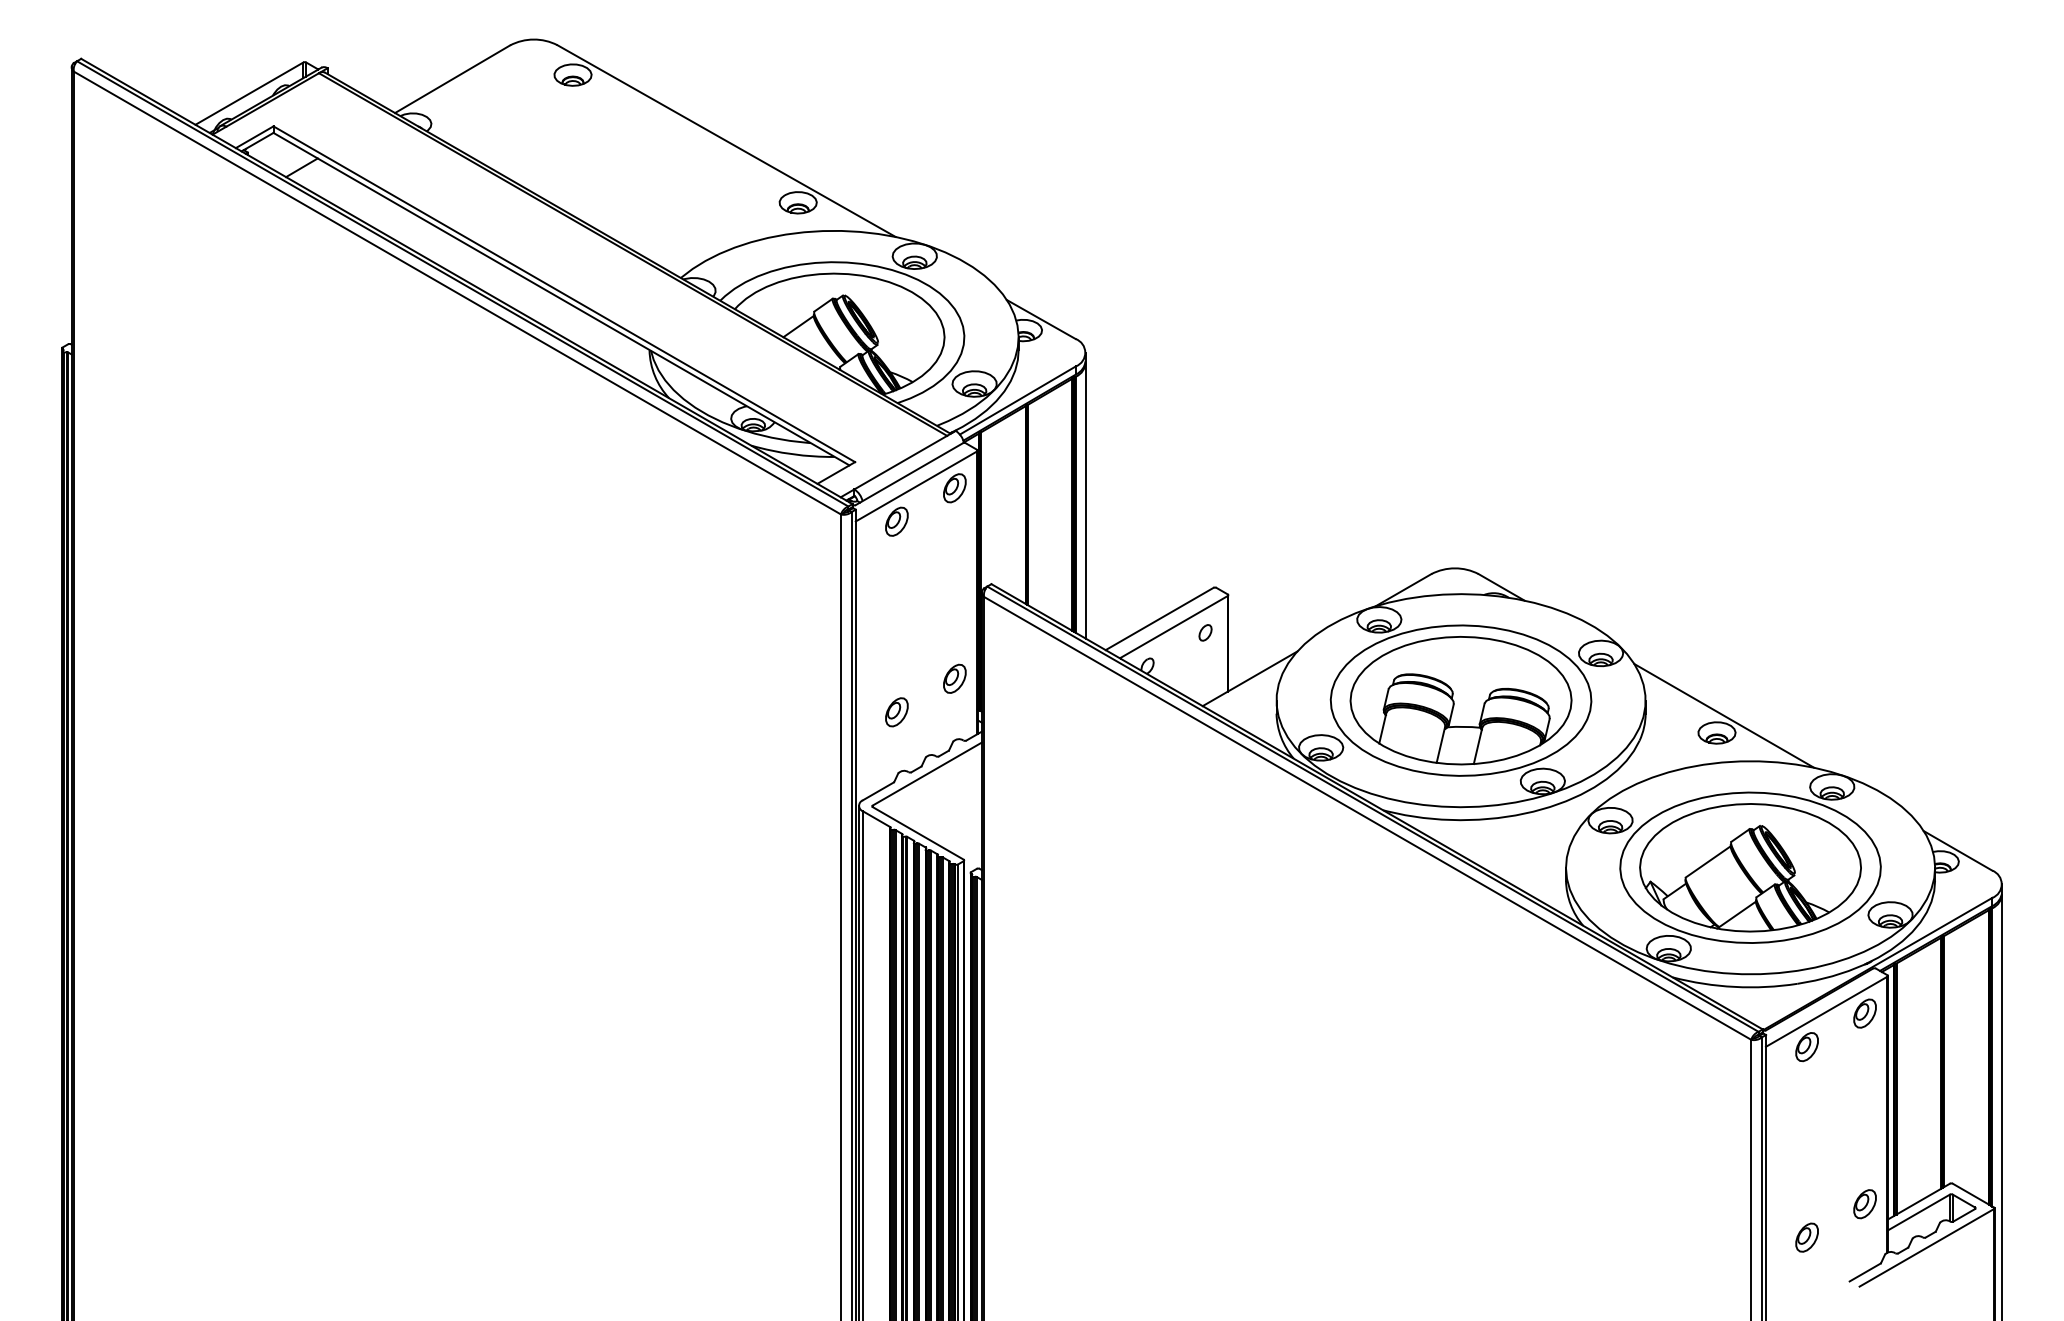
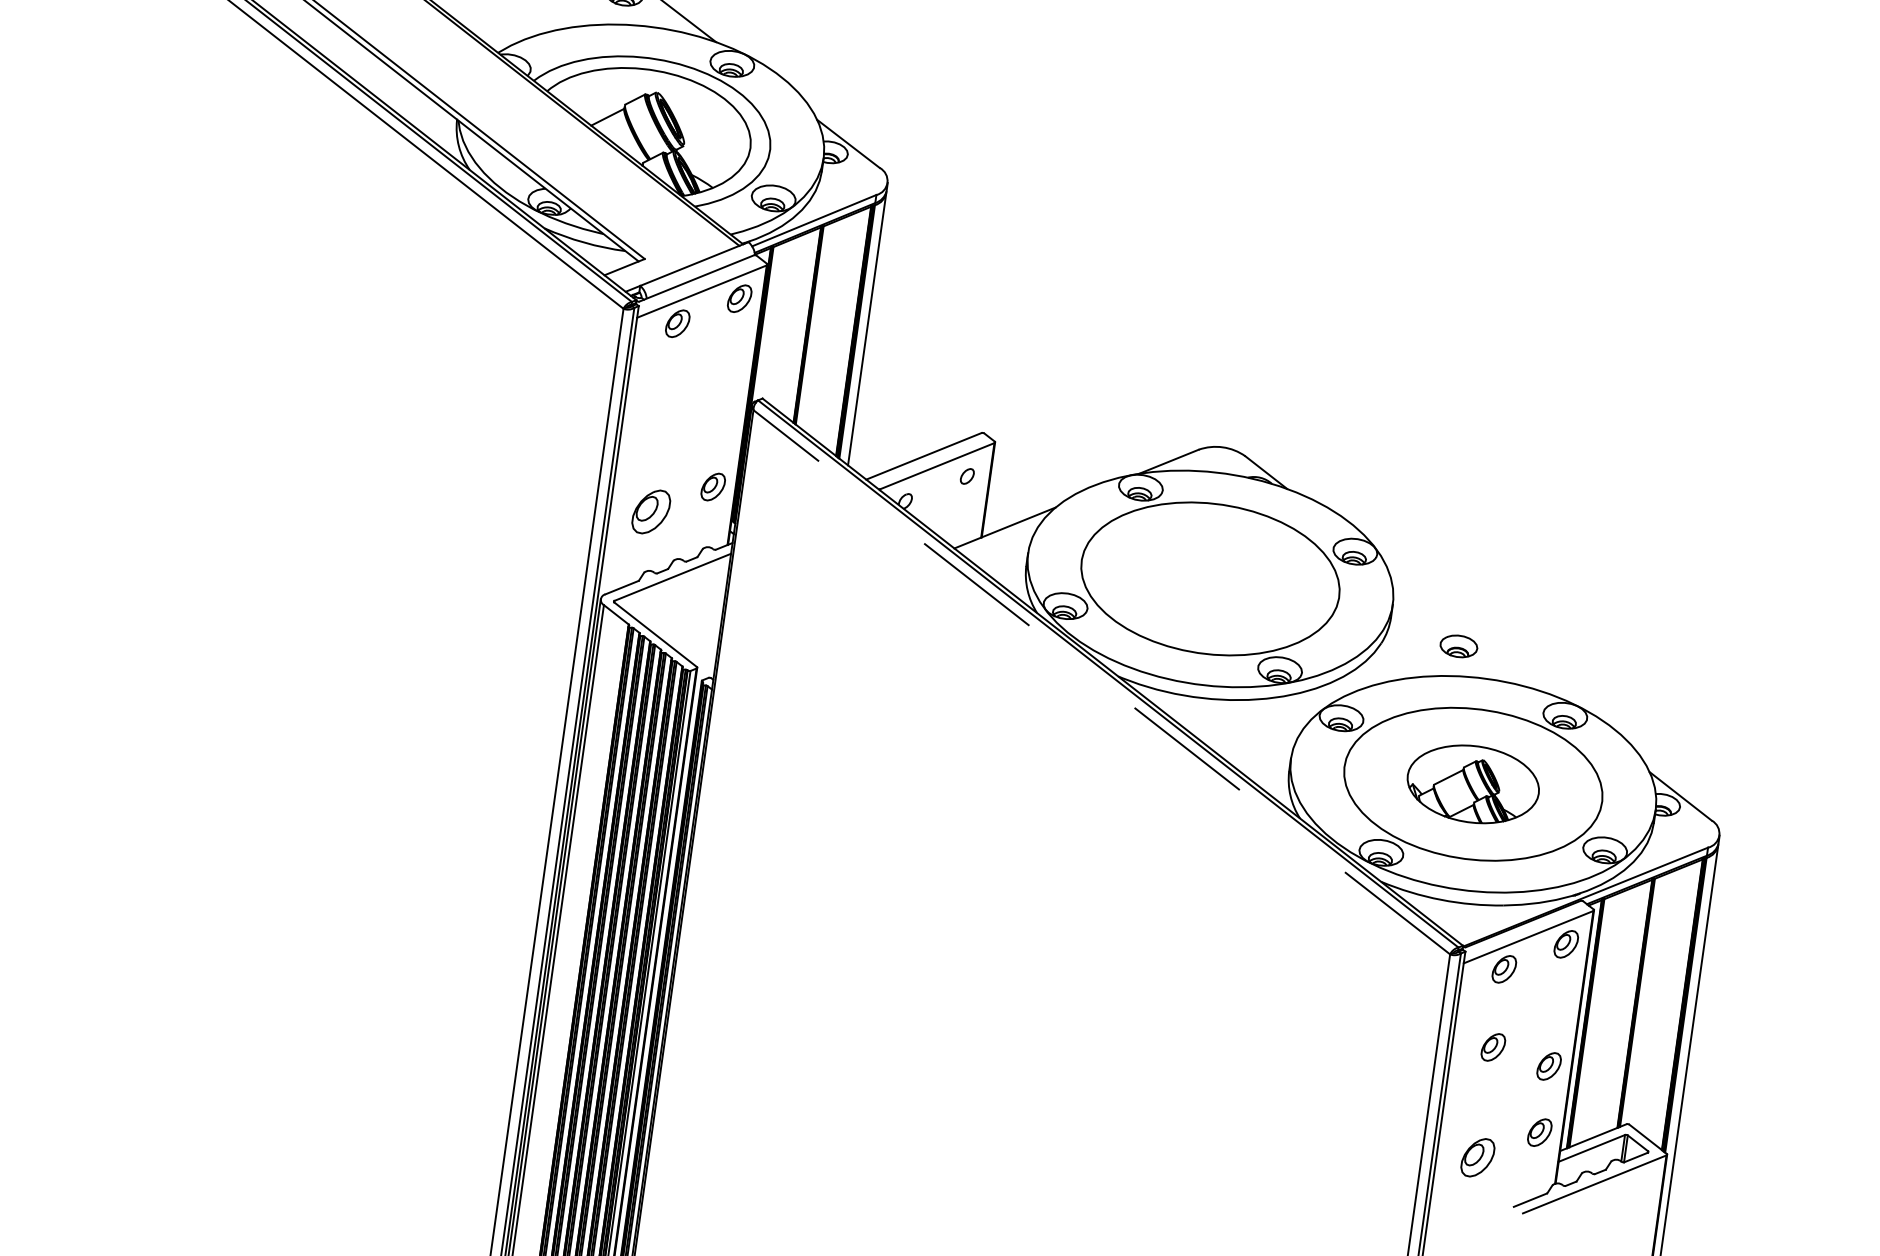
part: (1460, 700) -> (1209, 578), removed
part: (896, 712) -> (650, 512), size x1.6
line: (1724, 715) -> (1468, 630), removed
line: (1367, 818) -> (1101, 682), solid -> dashed
part: (1750, 867) -> (1473, 784), size x0.6
part: (1806, 1126) -> (1492, 1047), added
part: (1864, 1137) -> (1548, 1066), added
part: (1806, 1237) -> (1477, 1157), size x1.4

